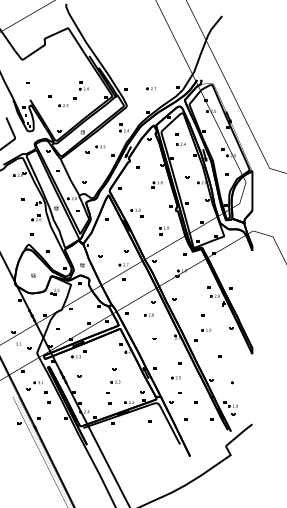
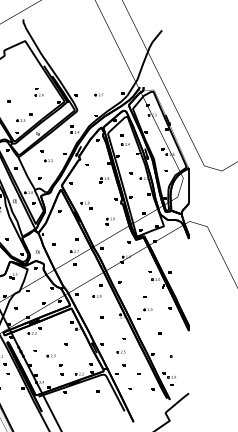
part: (67, 102) -> (24, 117), moved
part: (100, 146) -> (48, 160), moved
part: (115, 381) -> (51, 355), moved

